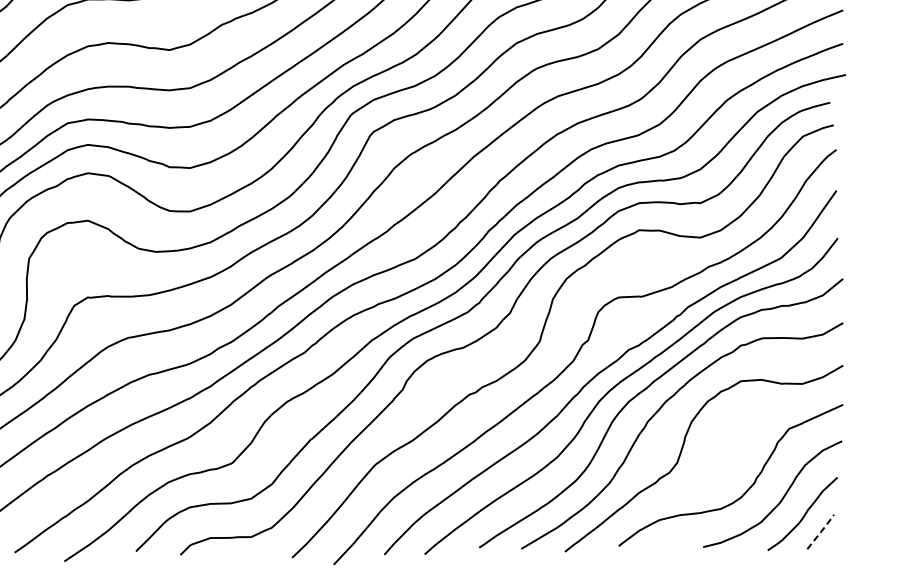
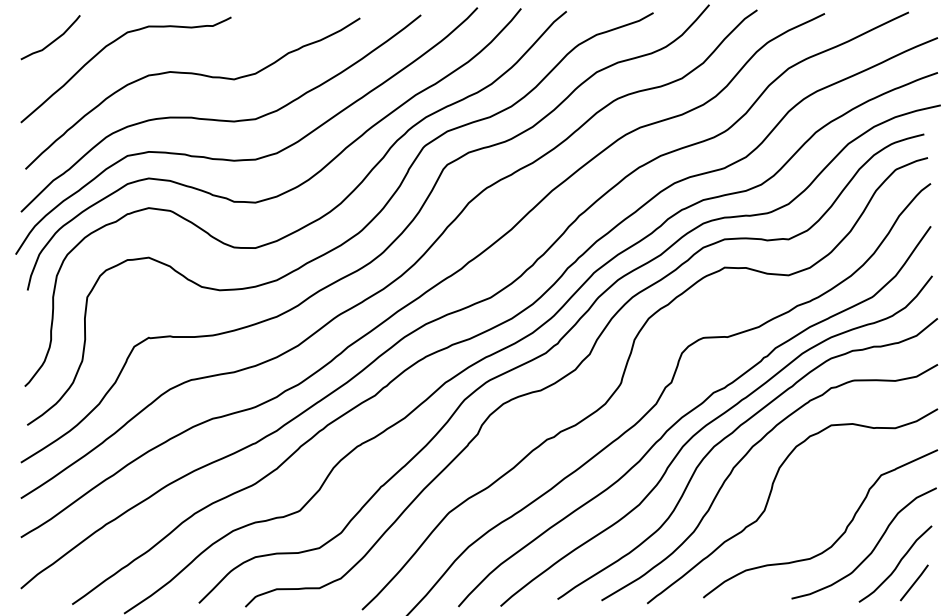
line: (821, 531) -> (915, 582), dashed -> solid

